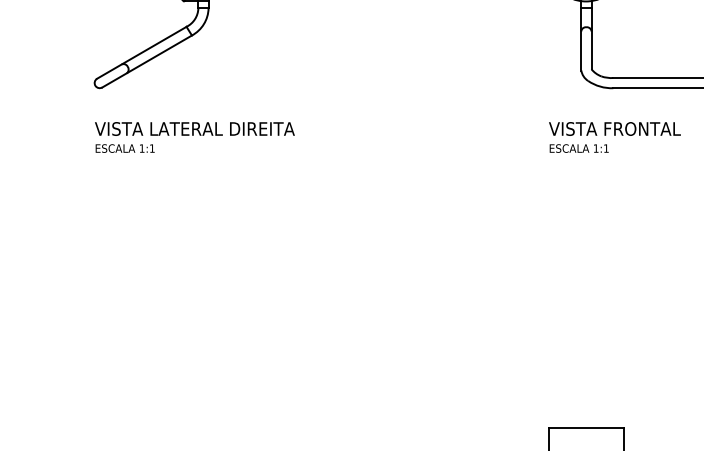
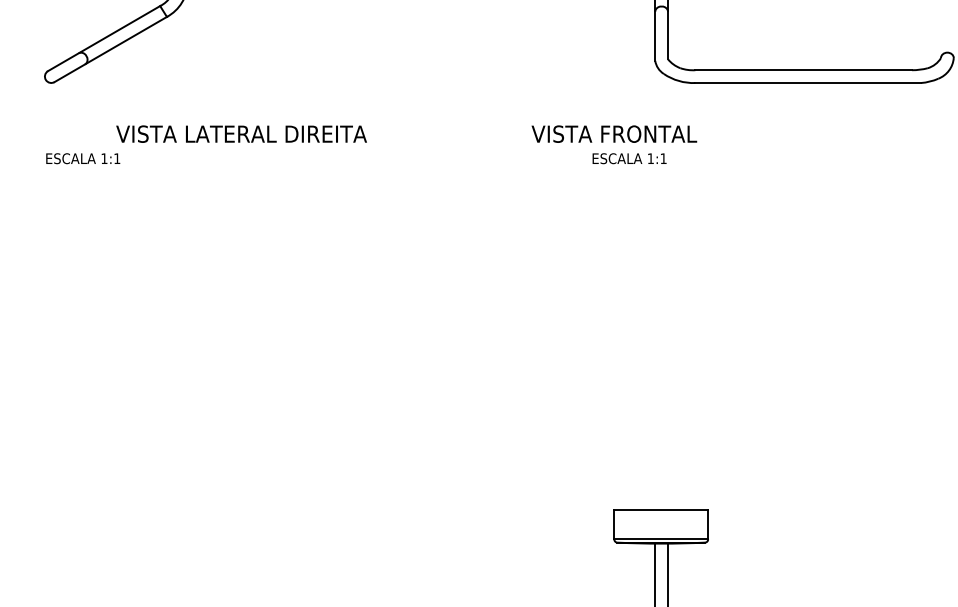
text: (194, 128) -> (241, 133), moved
text: (615, 128) -> (614, 133), moved
text: (579, 148) -> (629, 158), moved

